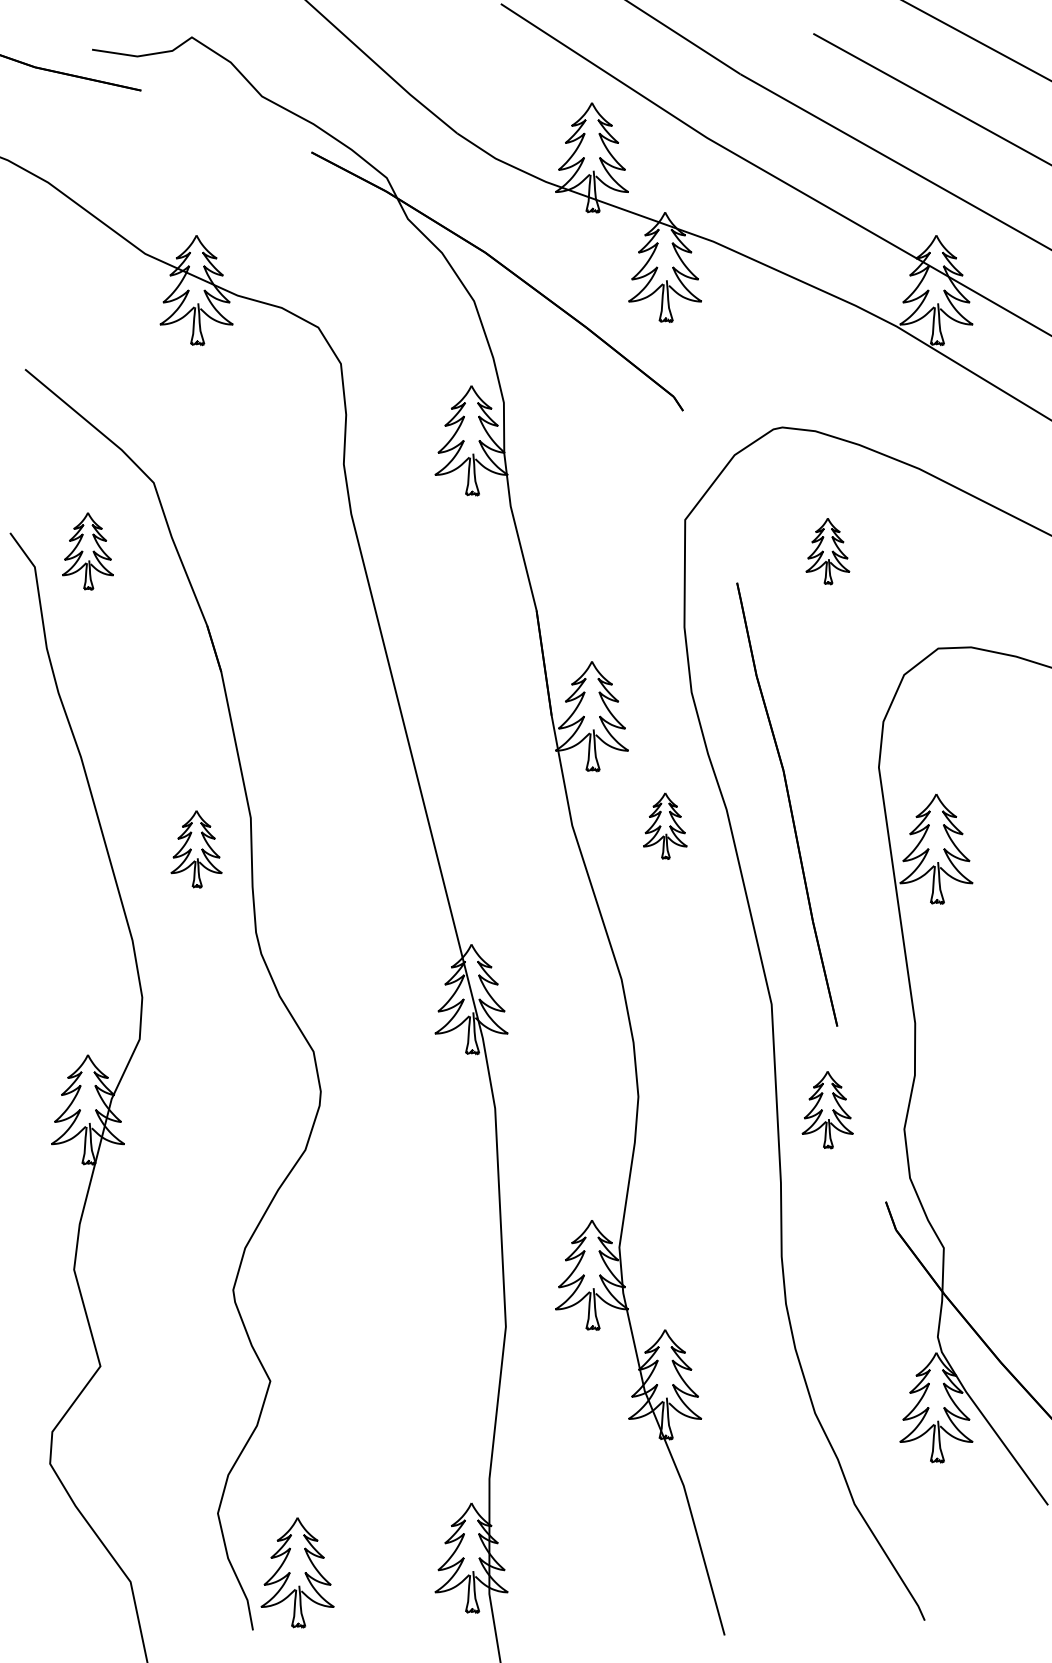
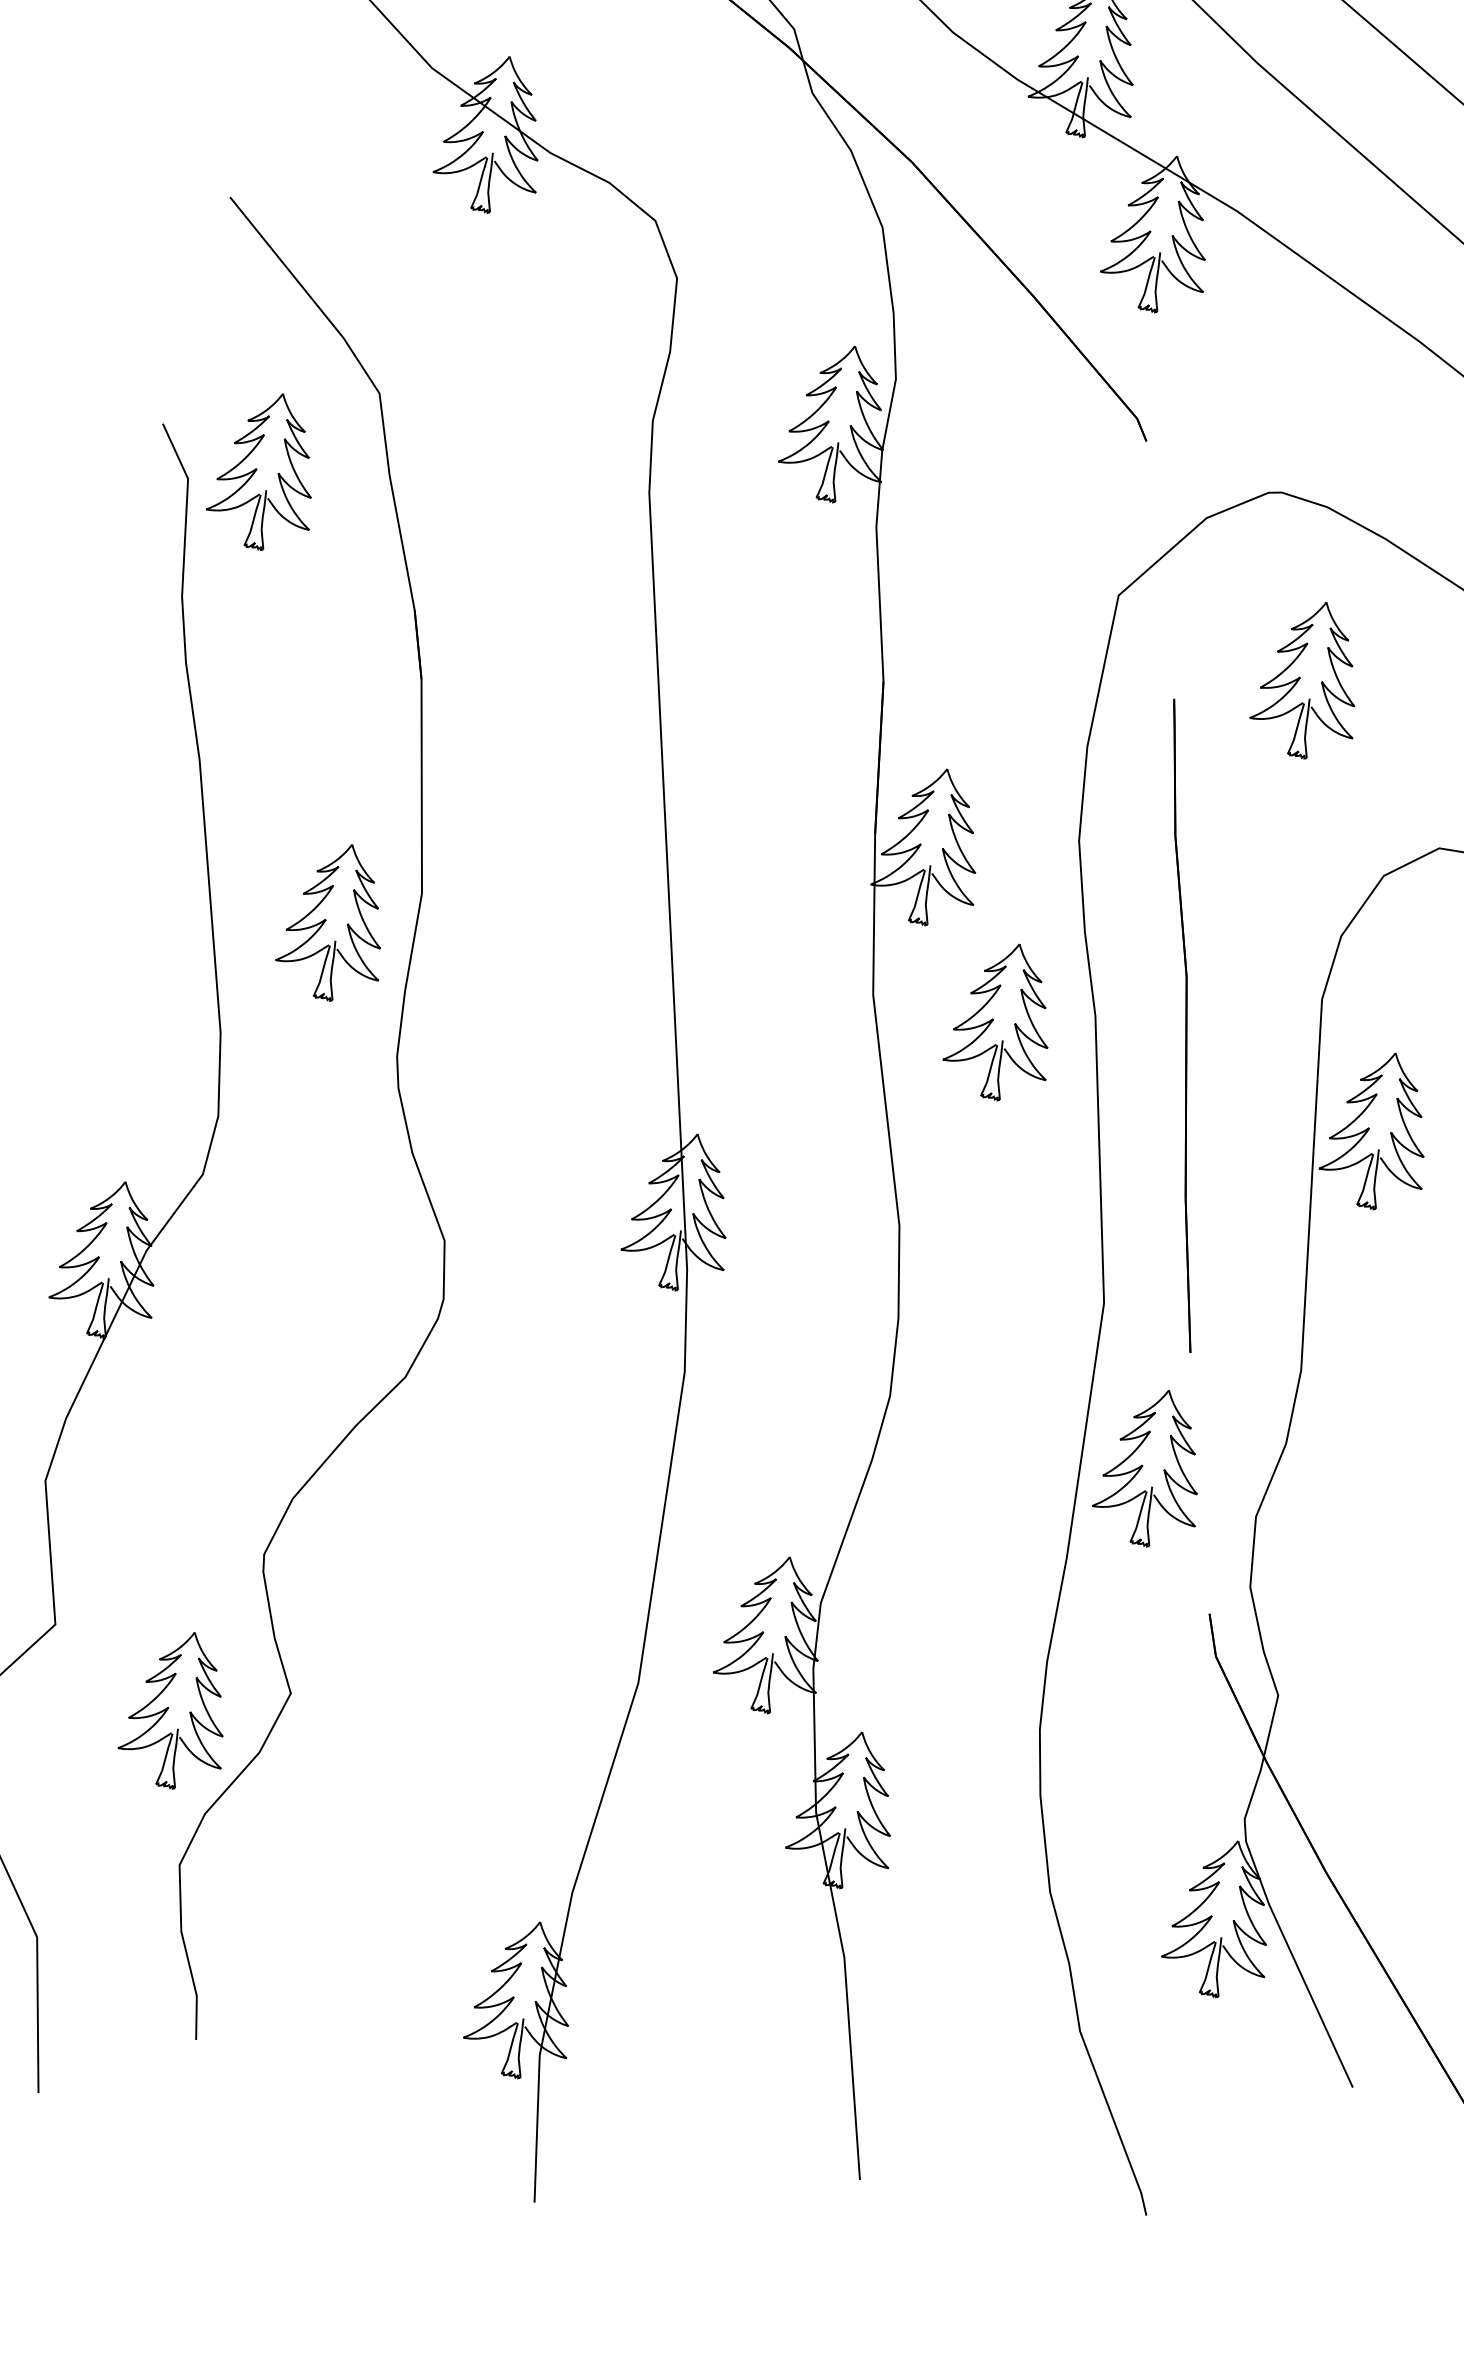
part: (87, 551) -> (266, 471), size x1.43
part: (827, 551) -> (1310, 680), size x1.67
part: (665, 825) -> (1004, 1021), size x1.67
part: (196, 849) -> (336, 922), size x1.43
part: (827, 1109) -> (1153, 1467), size x1.43
part: (297, 1572) -> (179, 1709), moved

